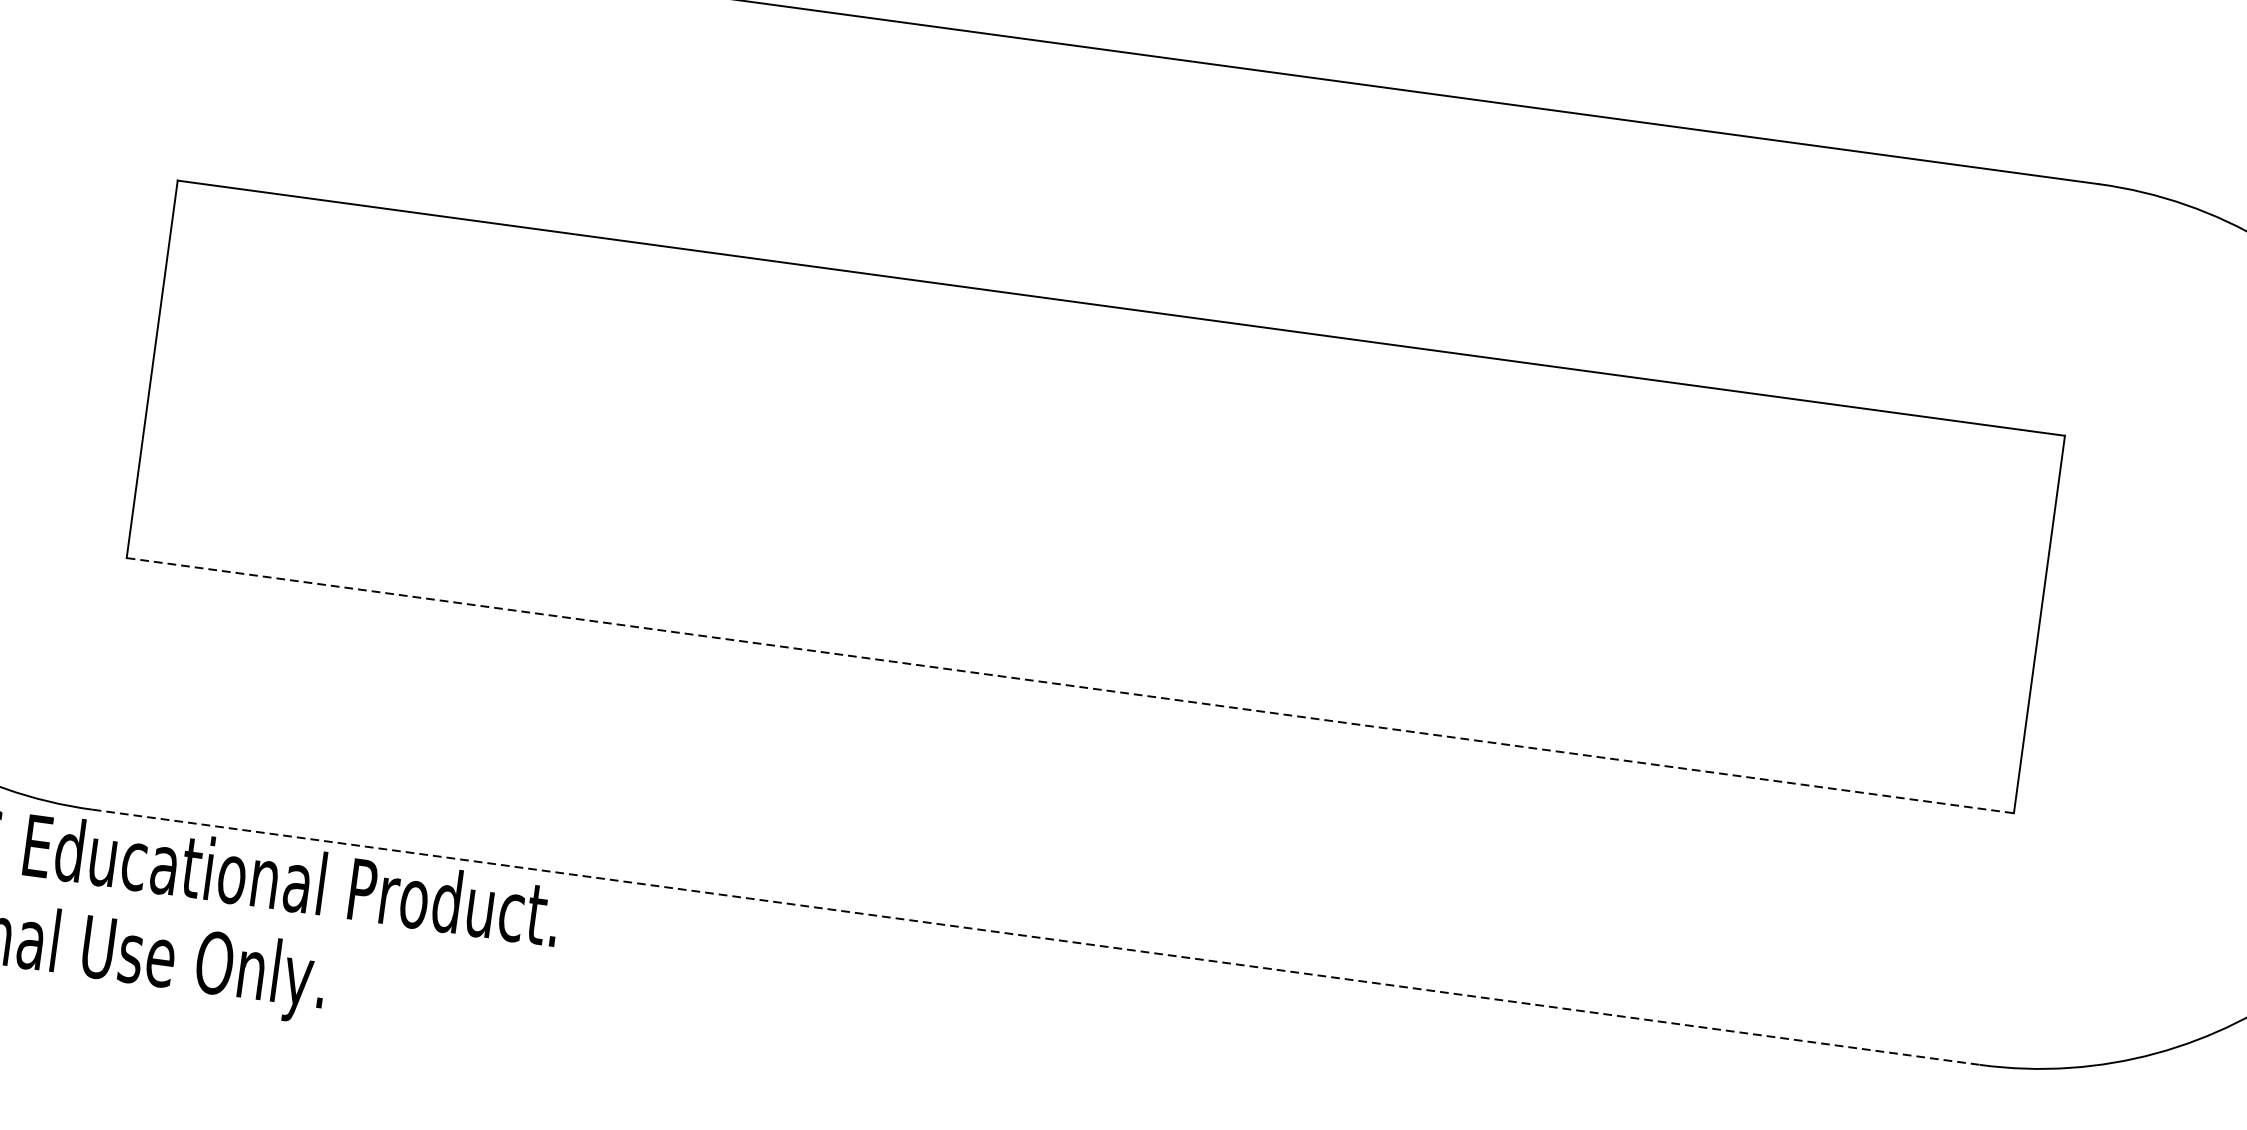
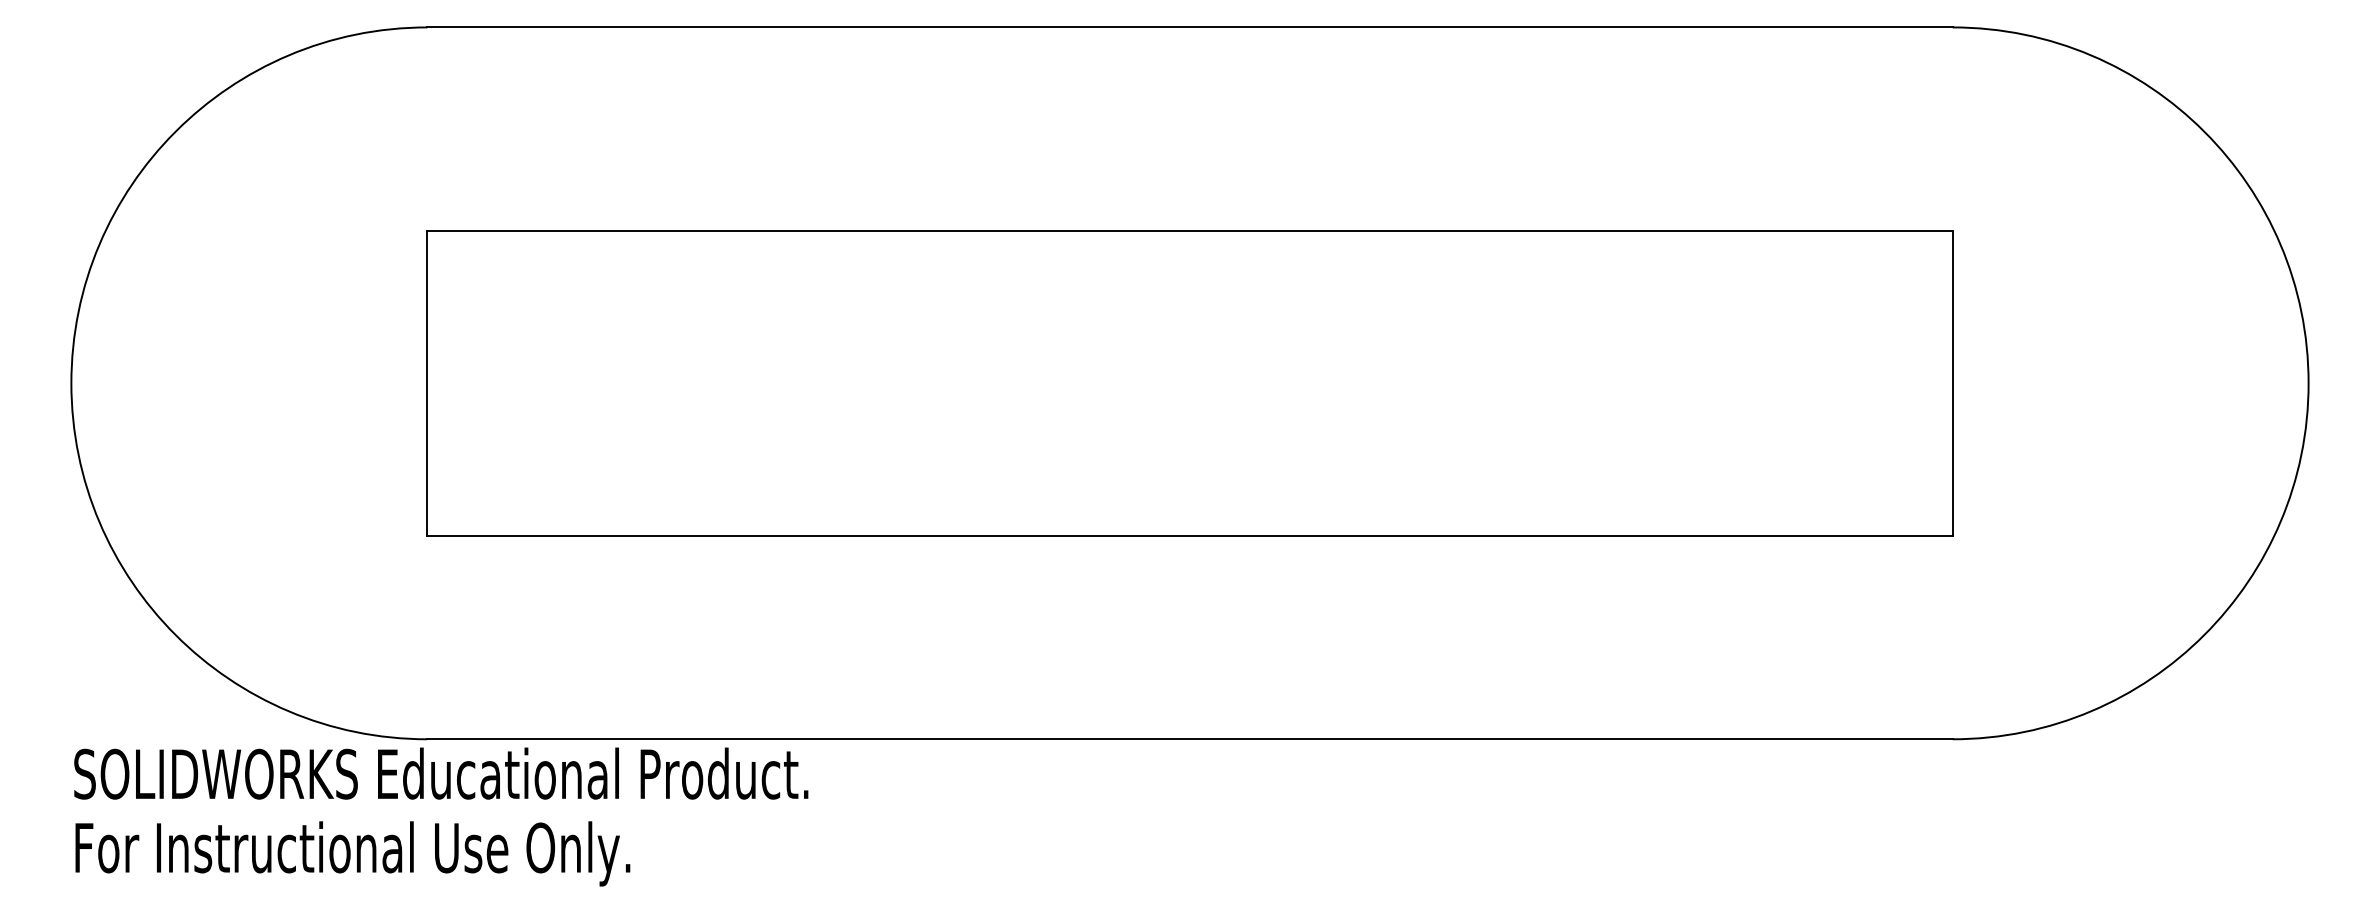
line: (1071, 685) -> (1190, 535), dashed -> solid
line: (1036, 937) -> (1190, 739), dashed -> solid

